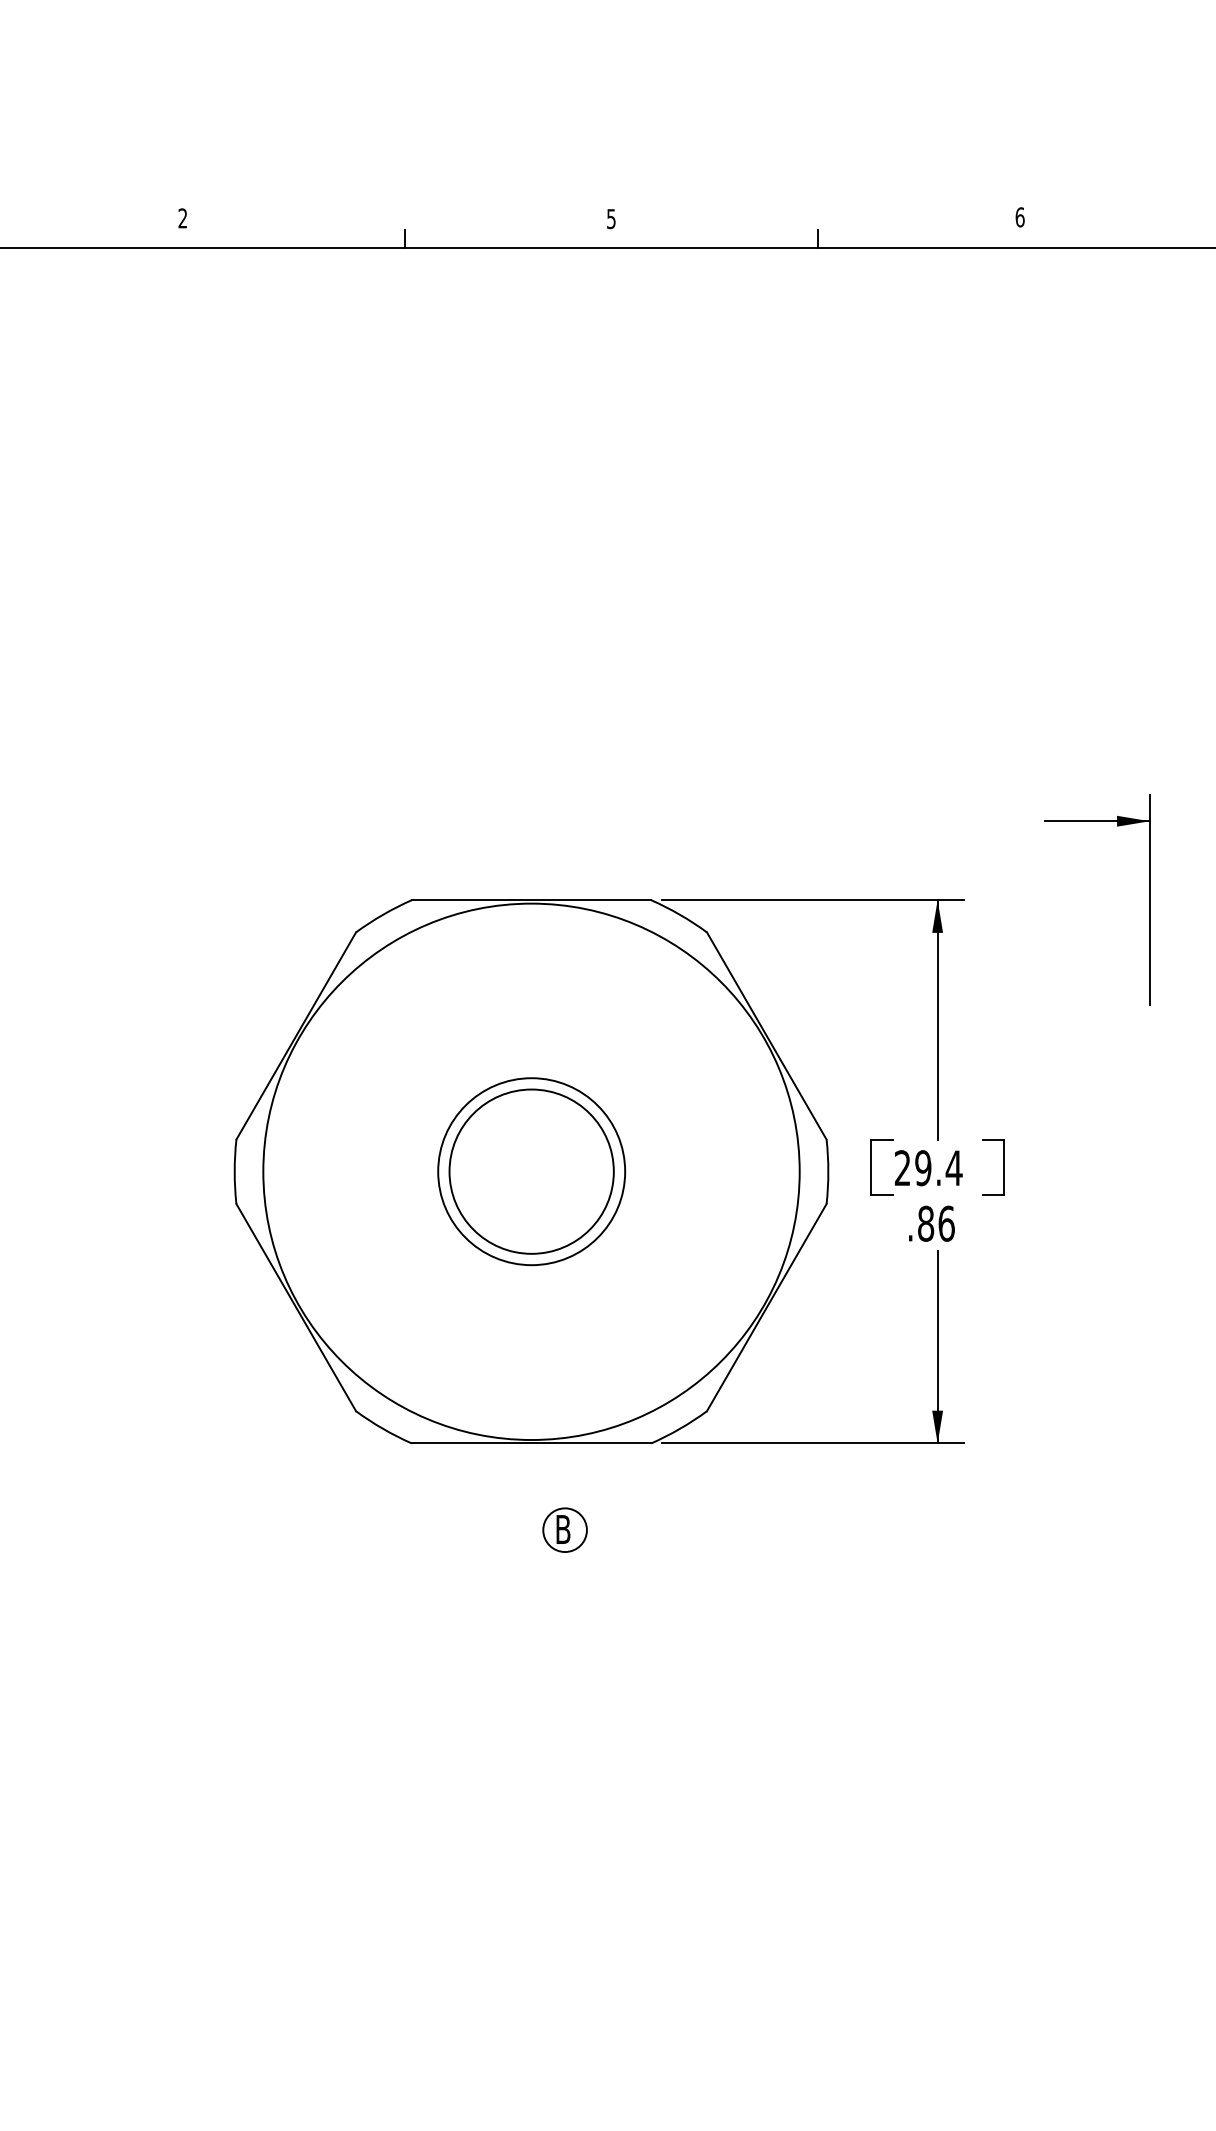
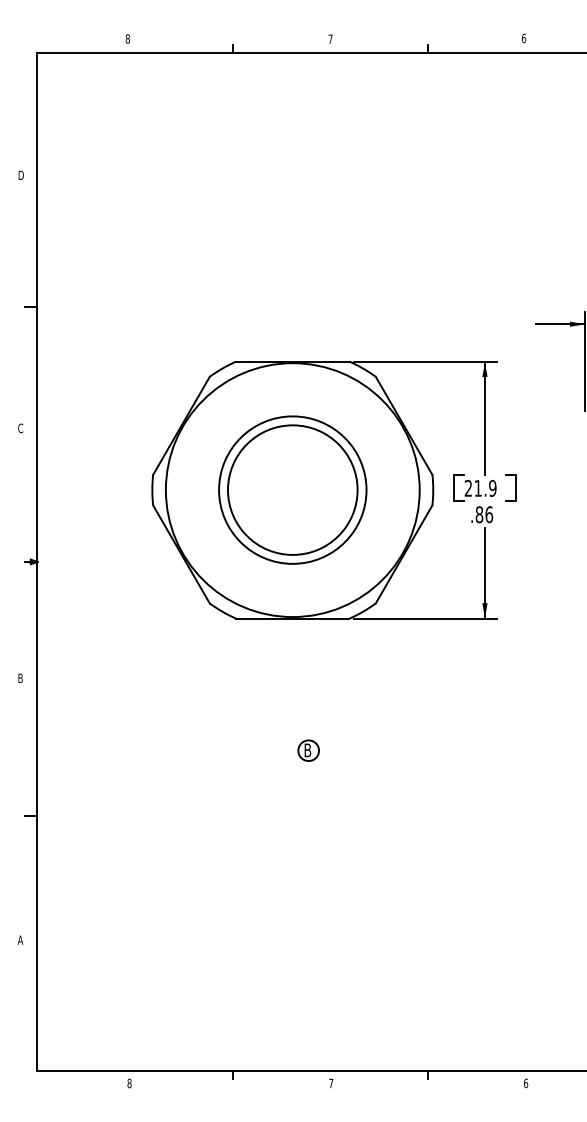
text: (182, 217) -> (127, 38), 2 -> 8
text: (611, 217) -> (330, 38), 5 -> 7
text: (938, 1166) -> (485, 487), 29.4 -> 21.9
part: (530, 1170) -> (292, 489), size x1.67
part: (564, 1529) -> (308, 750), moved

